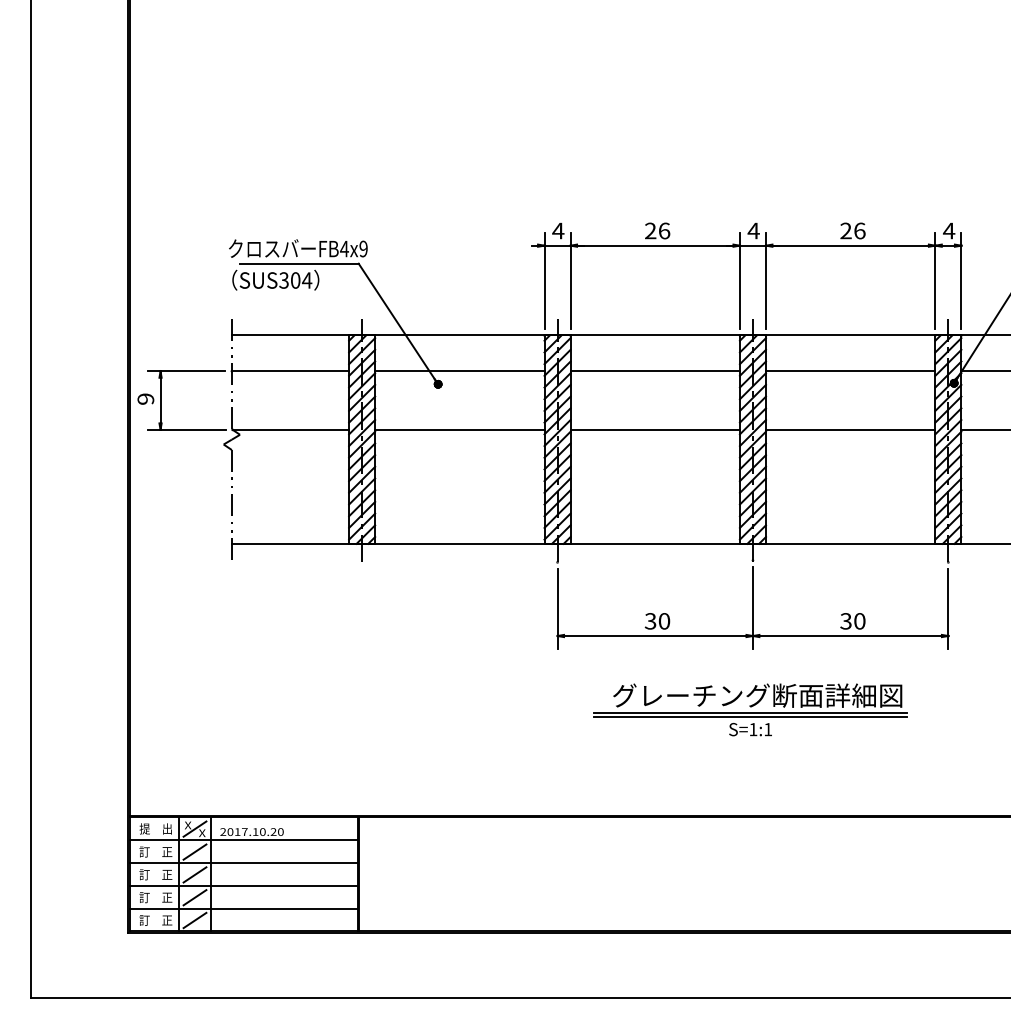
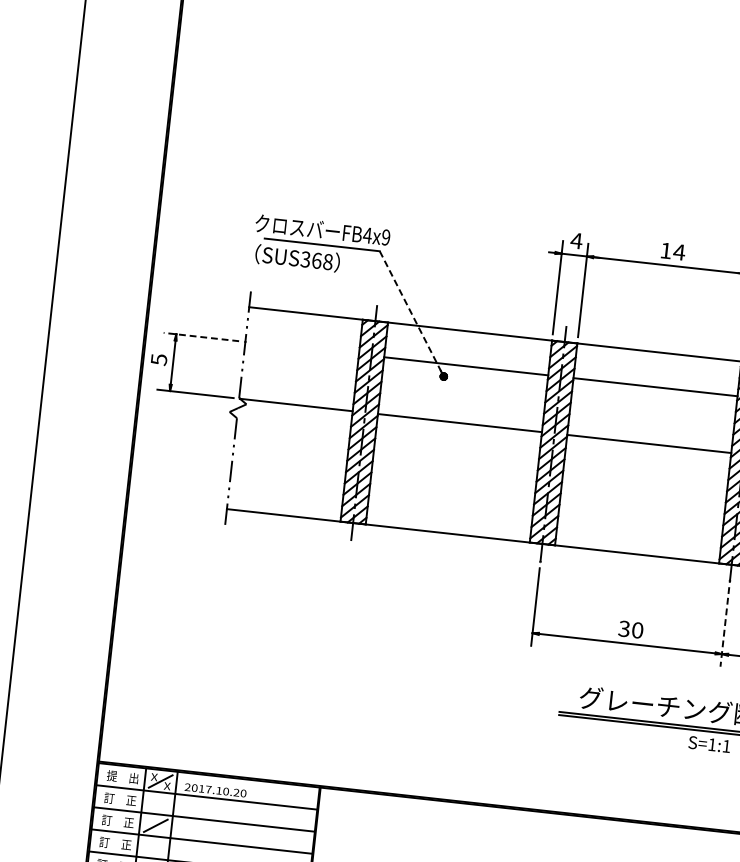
text: (657, 230) -> (672, 251), 26 -> 14
text: (301, 280) -> (322, 261), SUS304 -> SUS368
line: (398, 323) -> (411, 313), solid -> dashed
line: (186, 371) -> (201, 337), solid -> dashed
line: (290, 371) -> (302, 348), removed
text: (145, 398) -> (158, 359), 9 -> 5
line: (752, 608) -> (724, 627), solid -> dashed
line: (194, 851) -> (157, 803), removed
line: (194, 897) -> (152, 847), removed

